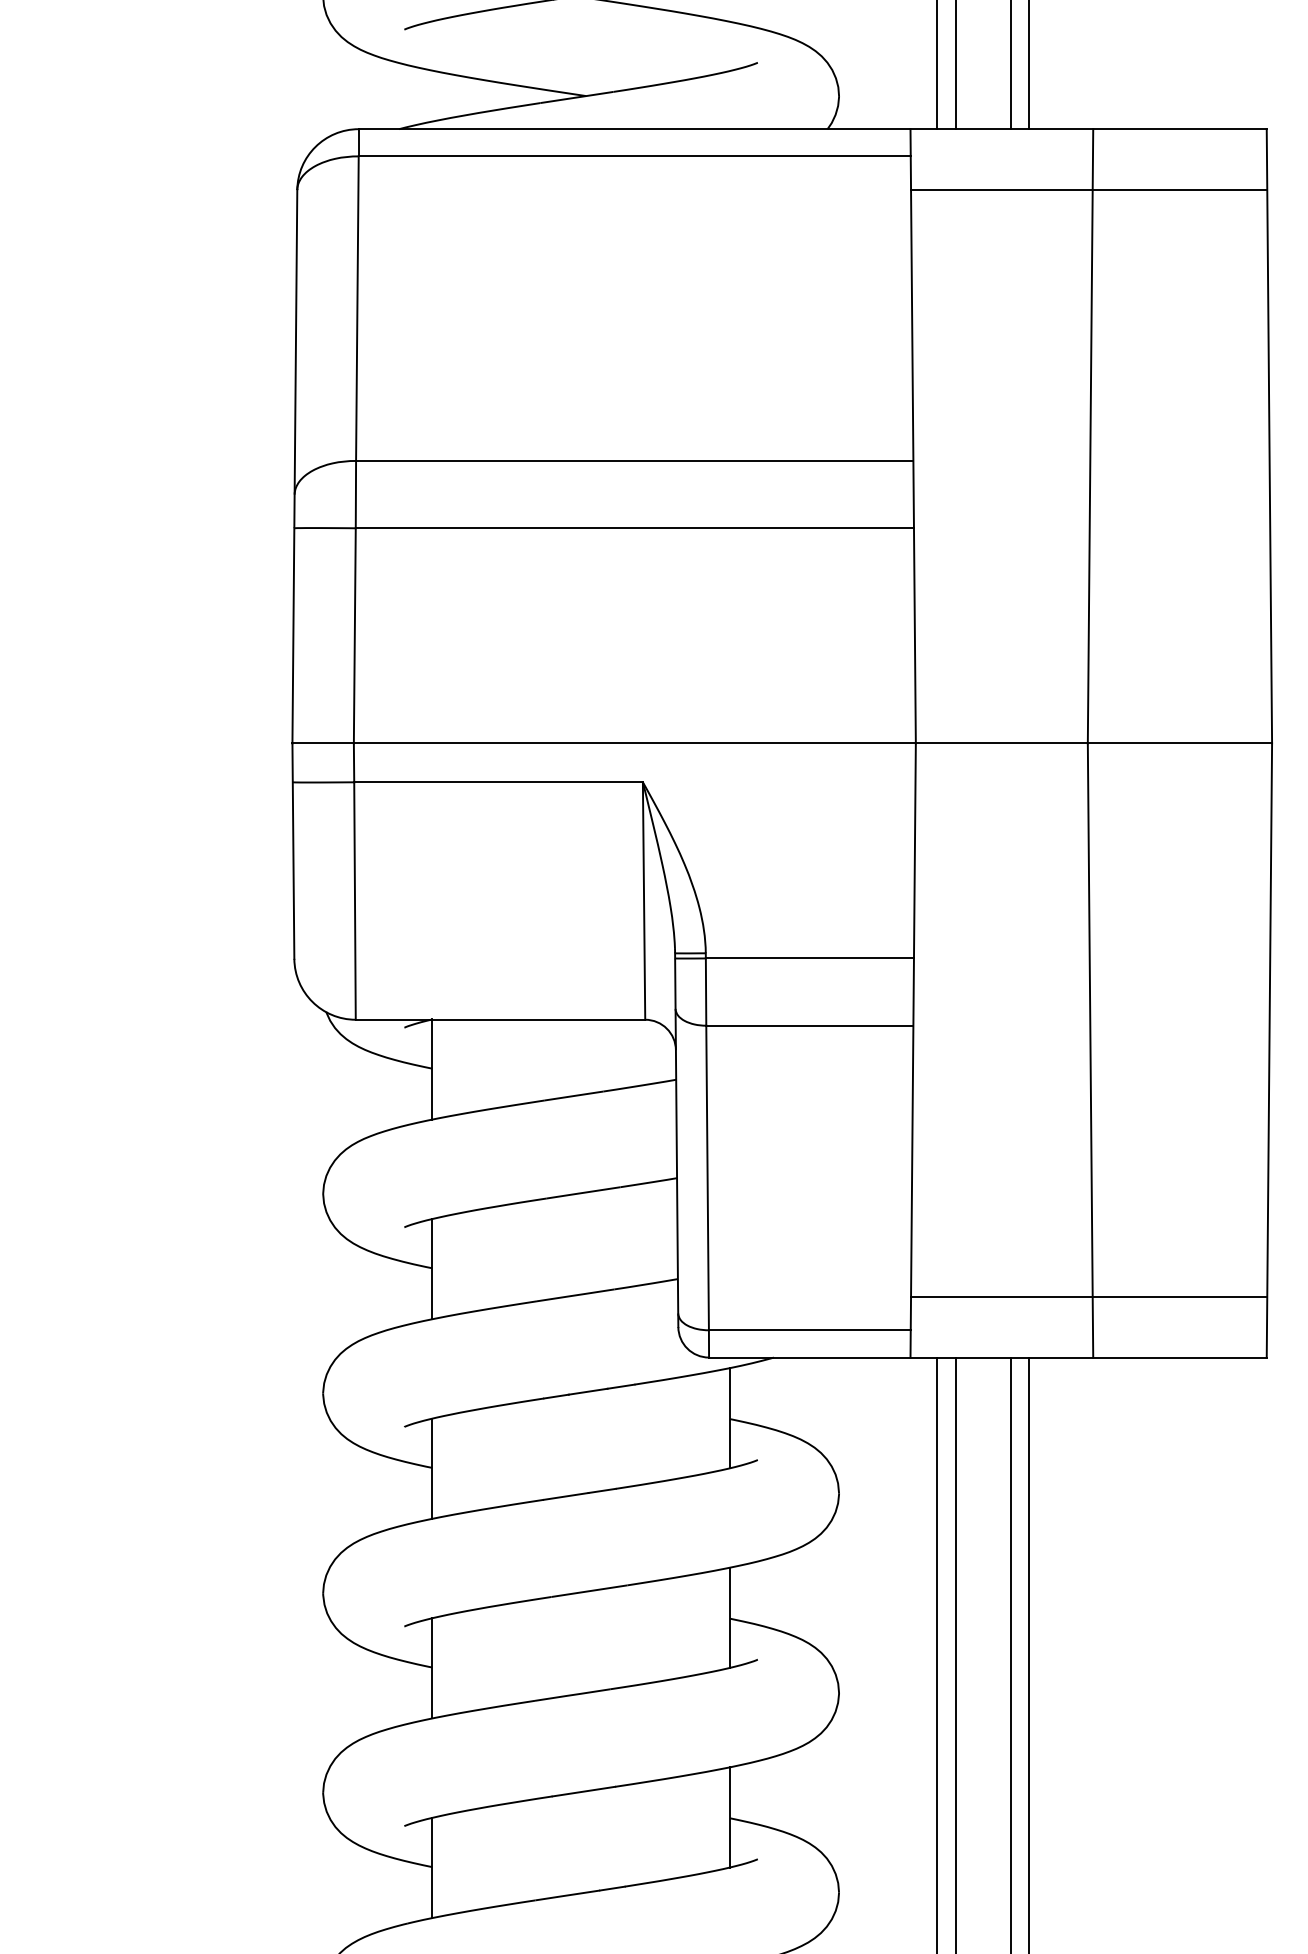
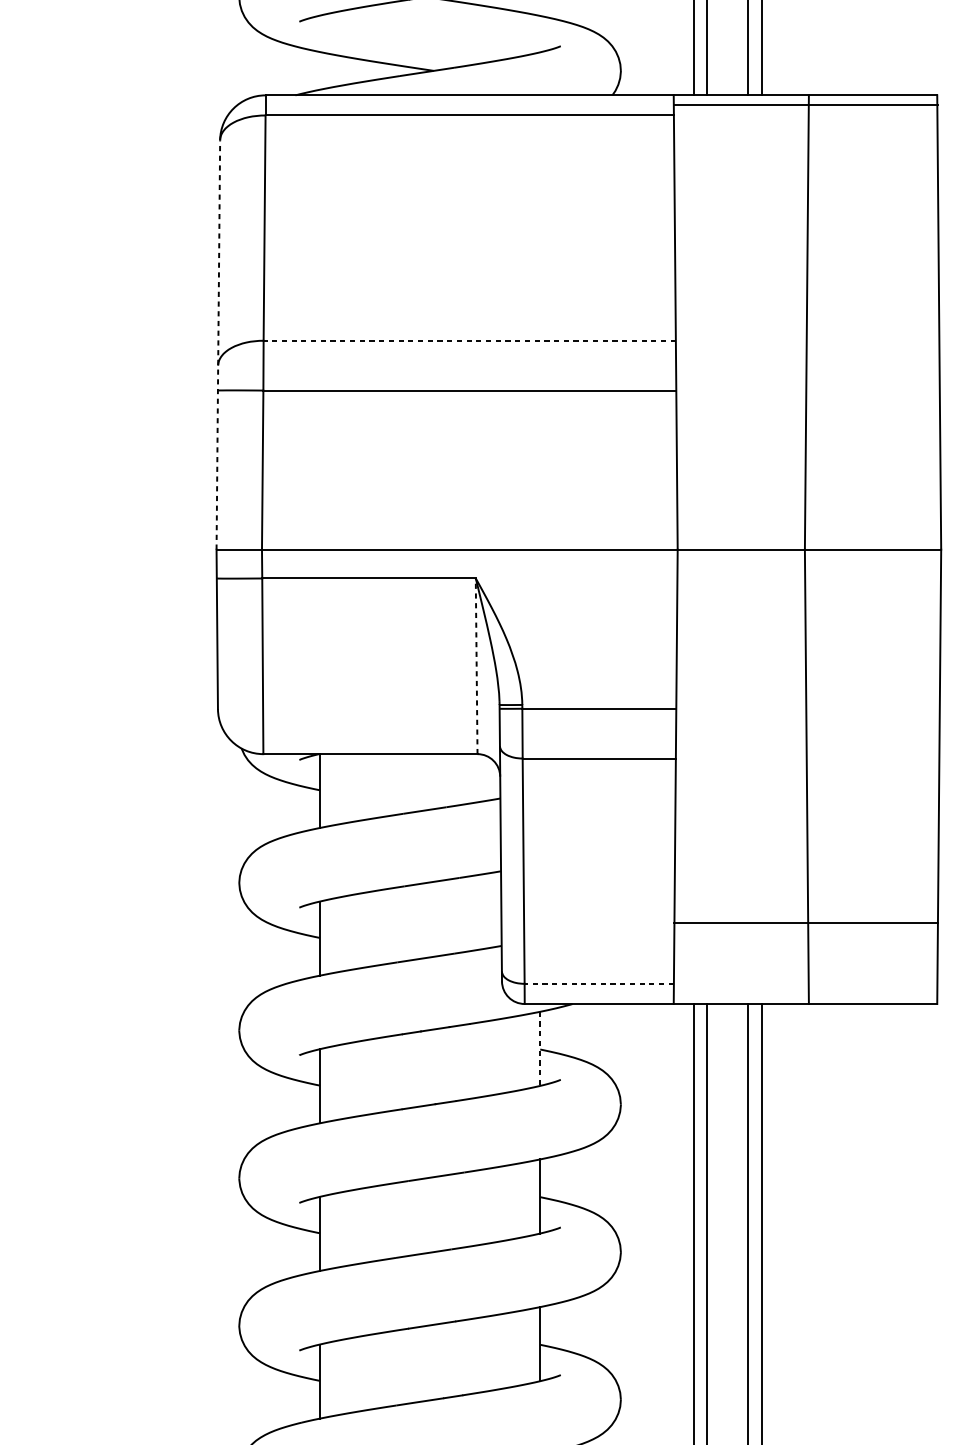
line: (1089, 190) -> (806, 105), moved
line: (634, 460) -> (469, 340), solid -> dashed
line: (294, 466) -> (218, 344), solid -> dashed
line: (644, 901) -> (476, 666), solid -> dashed
line: (1089, 1296) -> (806, 922), moved
line: (809, 1330) -> (599, 983), solid -> dashed
line: (730, 1418) -> (540, 1049), solid -> dashed

